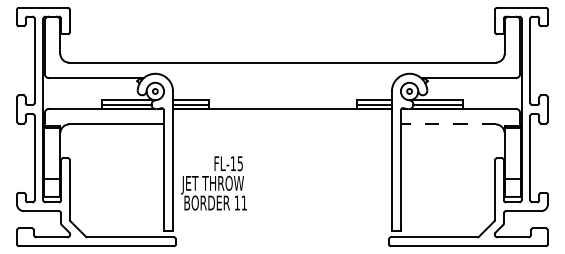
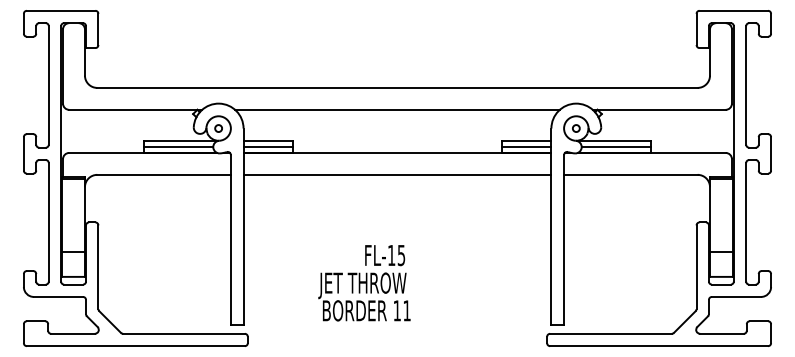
line: (282, 78) -> (397, 110), added
line: (282, 124) -> (397, 174), added
line: (447, 124) -> (629, 174), dashed -> solid
text: (213, 183) -> (363, 283), moved

